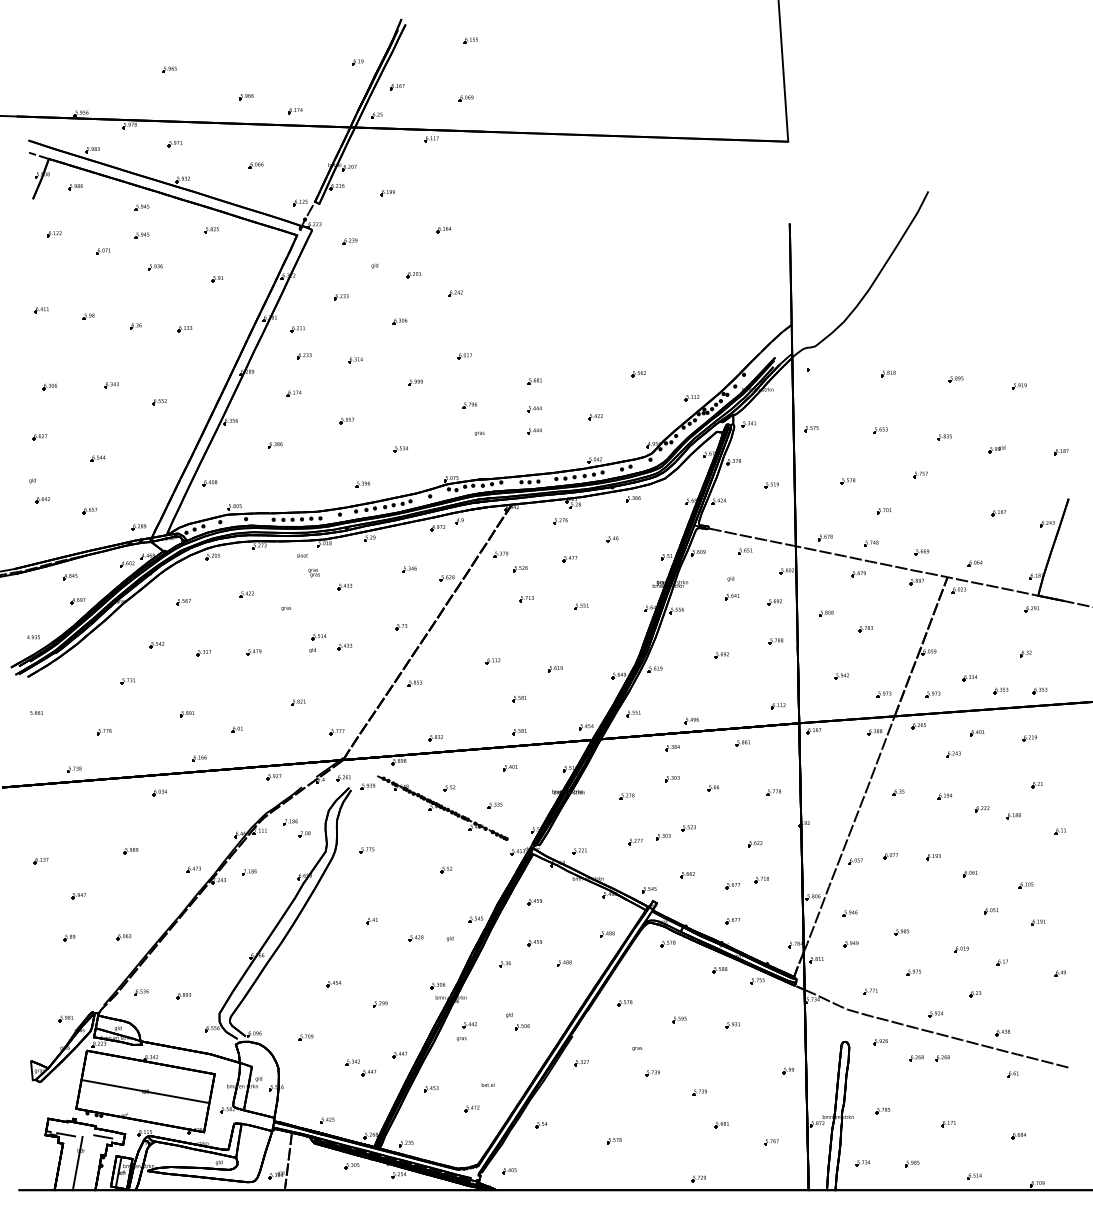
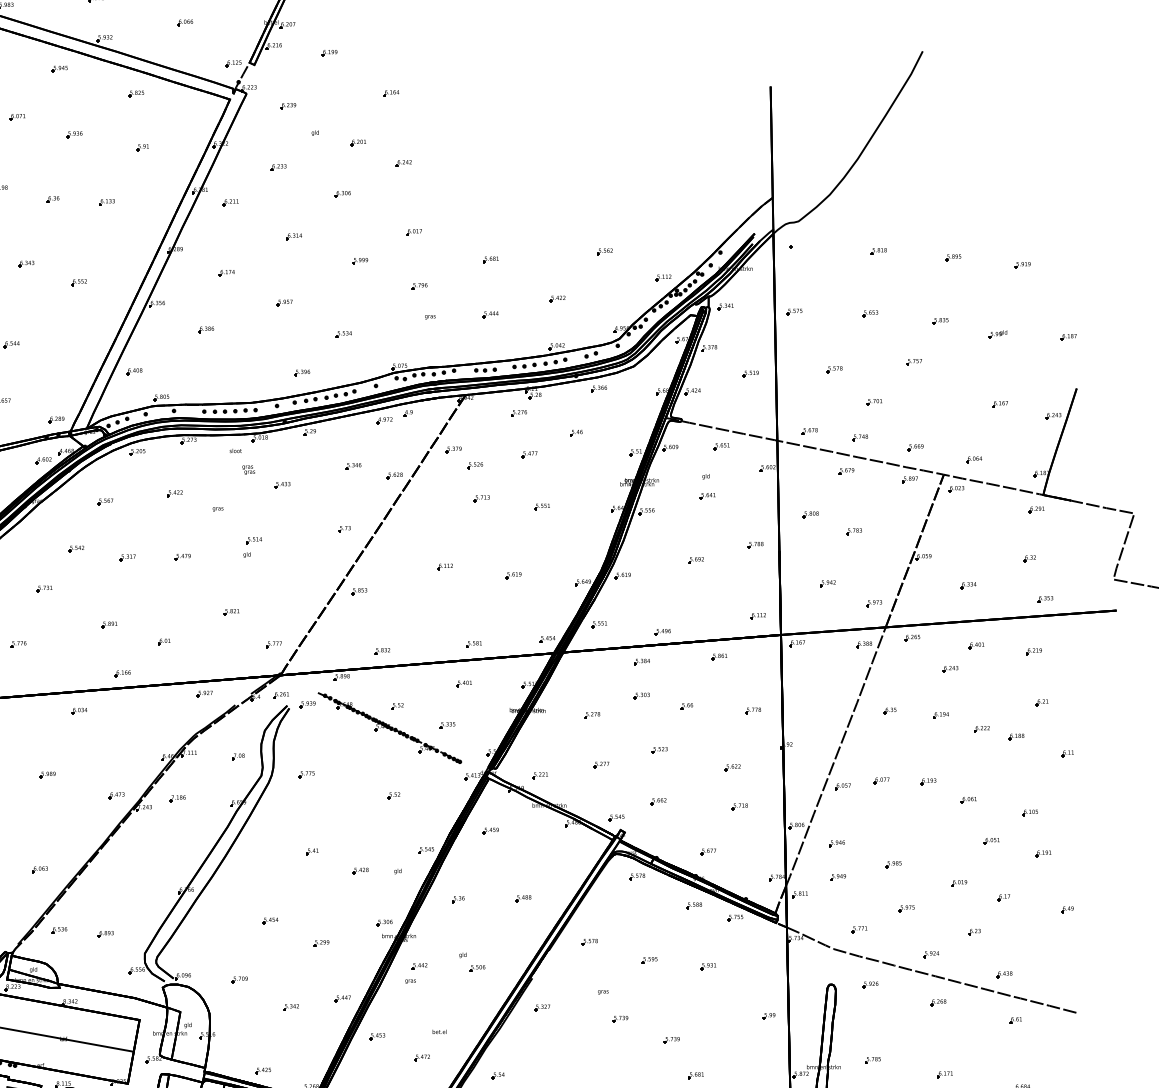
part: (141, 235) -> (59, 99), removed
part: (304, 356) -> (238, 232), removed
part: (534, 409) -> (490, 290), removed
part: (774, 602) -> (753, 502), removed
part: (344, 646) -> (282, 550), removed
part: (1000, 690) -> (1001, 598), removed
part: (932, 694) -> (927, 603), removed
part: (519, 699) -> (474, 608), removed
part: (290, 822) -> (222, 743), removed
part: (663, 837) -> (632, 760), removed
part: (732, 886) -> (707, 814), removed
part: (607, 934) -> (570, 866), removed
part: (534, 943) -> (490, 876), removed
part: (916, 1058) -> (909, 1002), removed
part: (368, 1072) -> (308, 1018), removed

